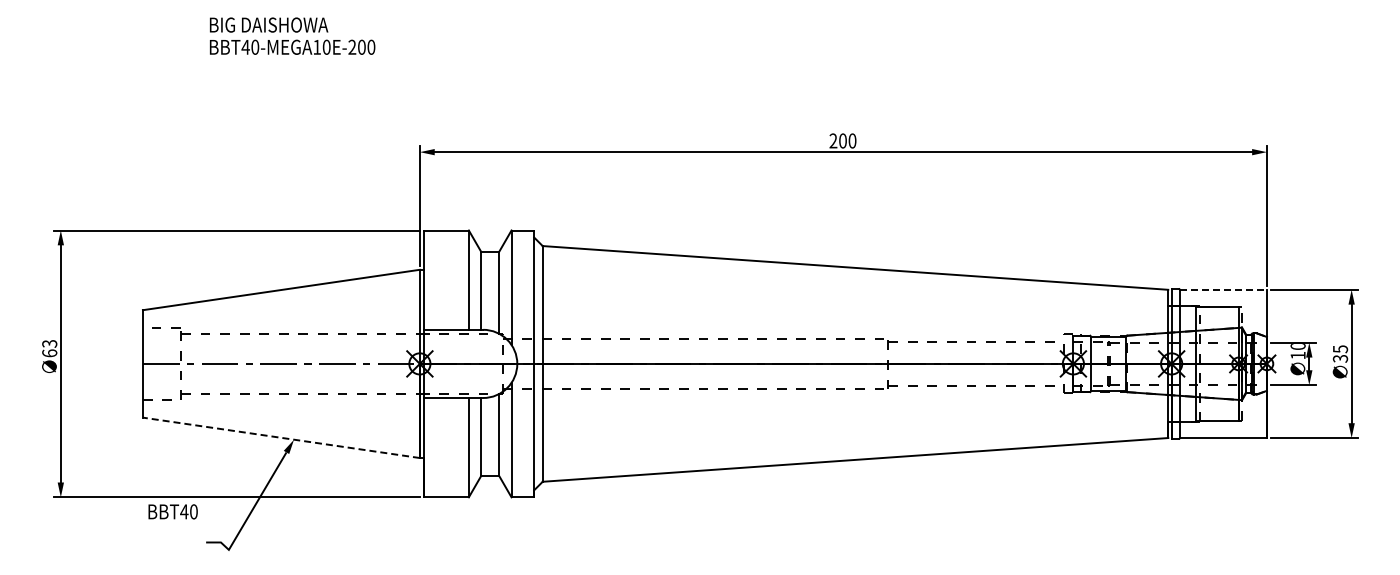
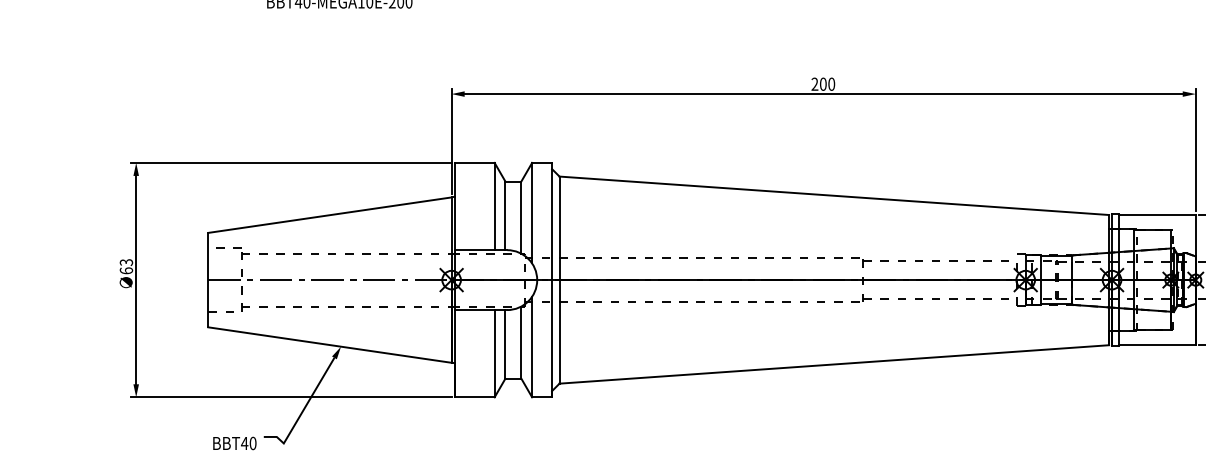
line: (1224, 289) -> (1158, 214), dashed -> solid
line: (281, 437) -> (330, 344), dashed -> solid
text: (172, 511) -> (234, 443), moved

